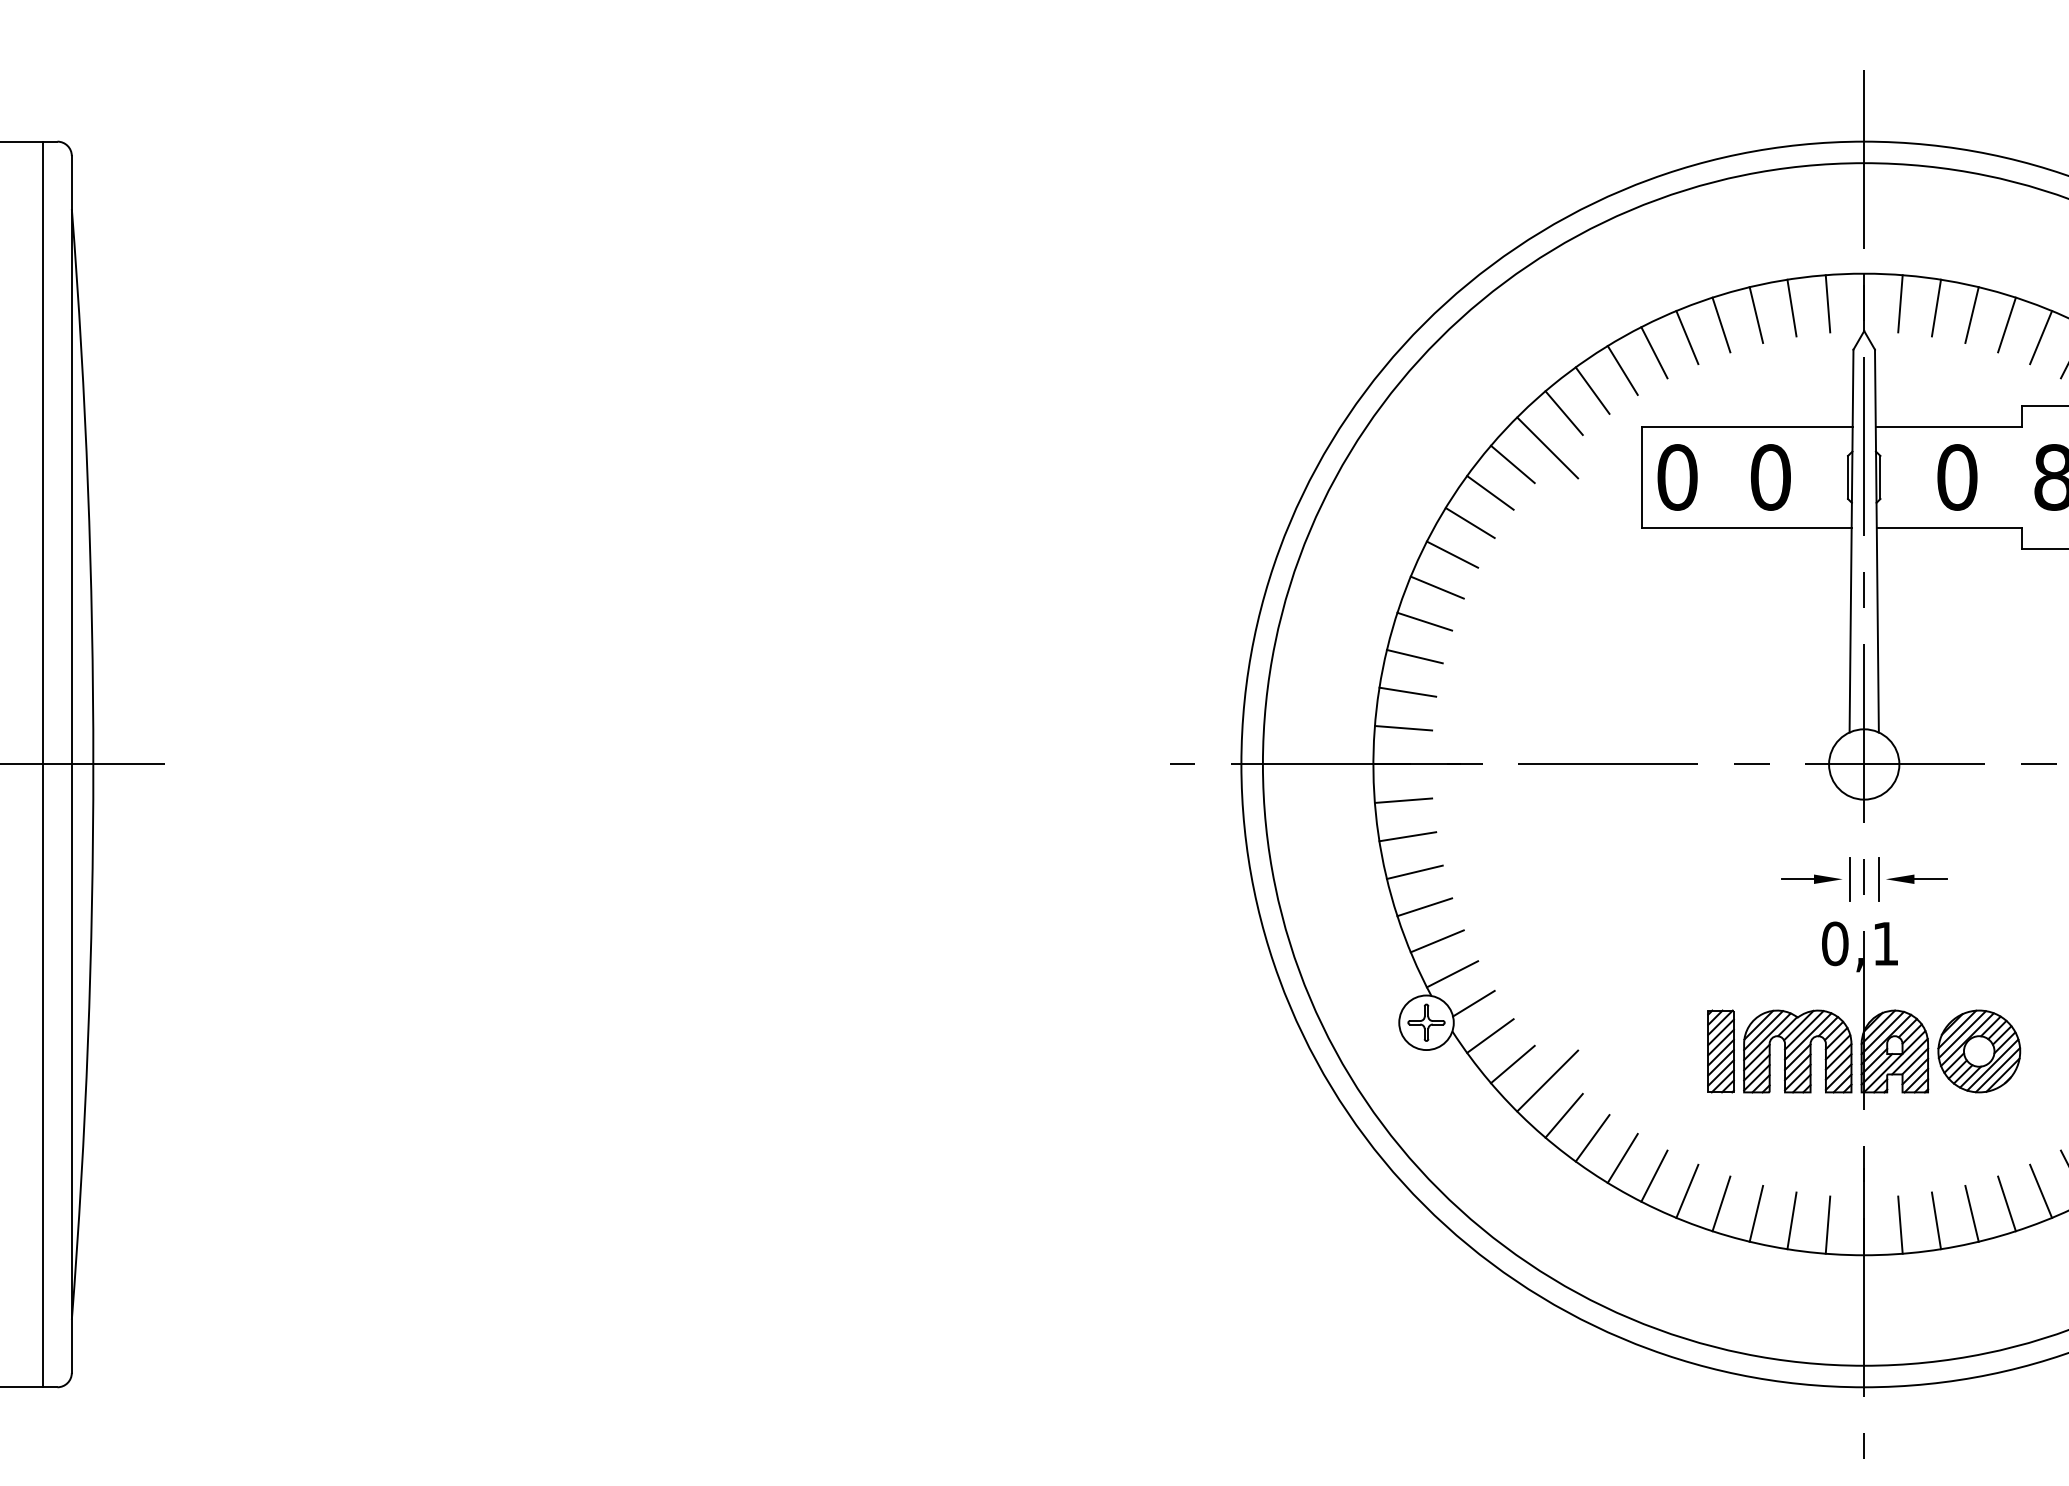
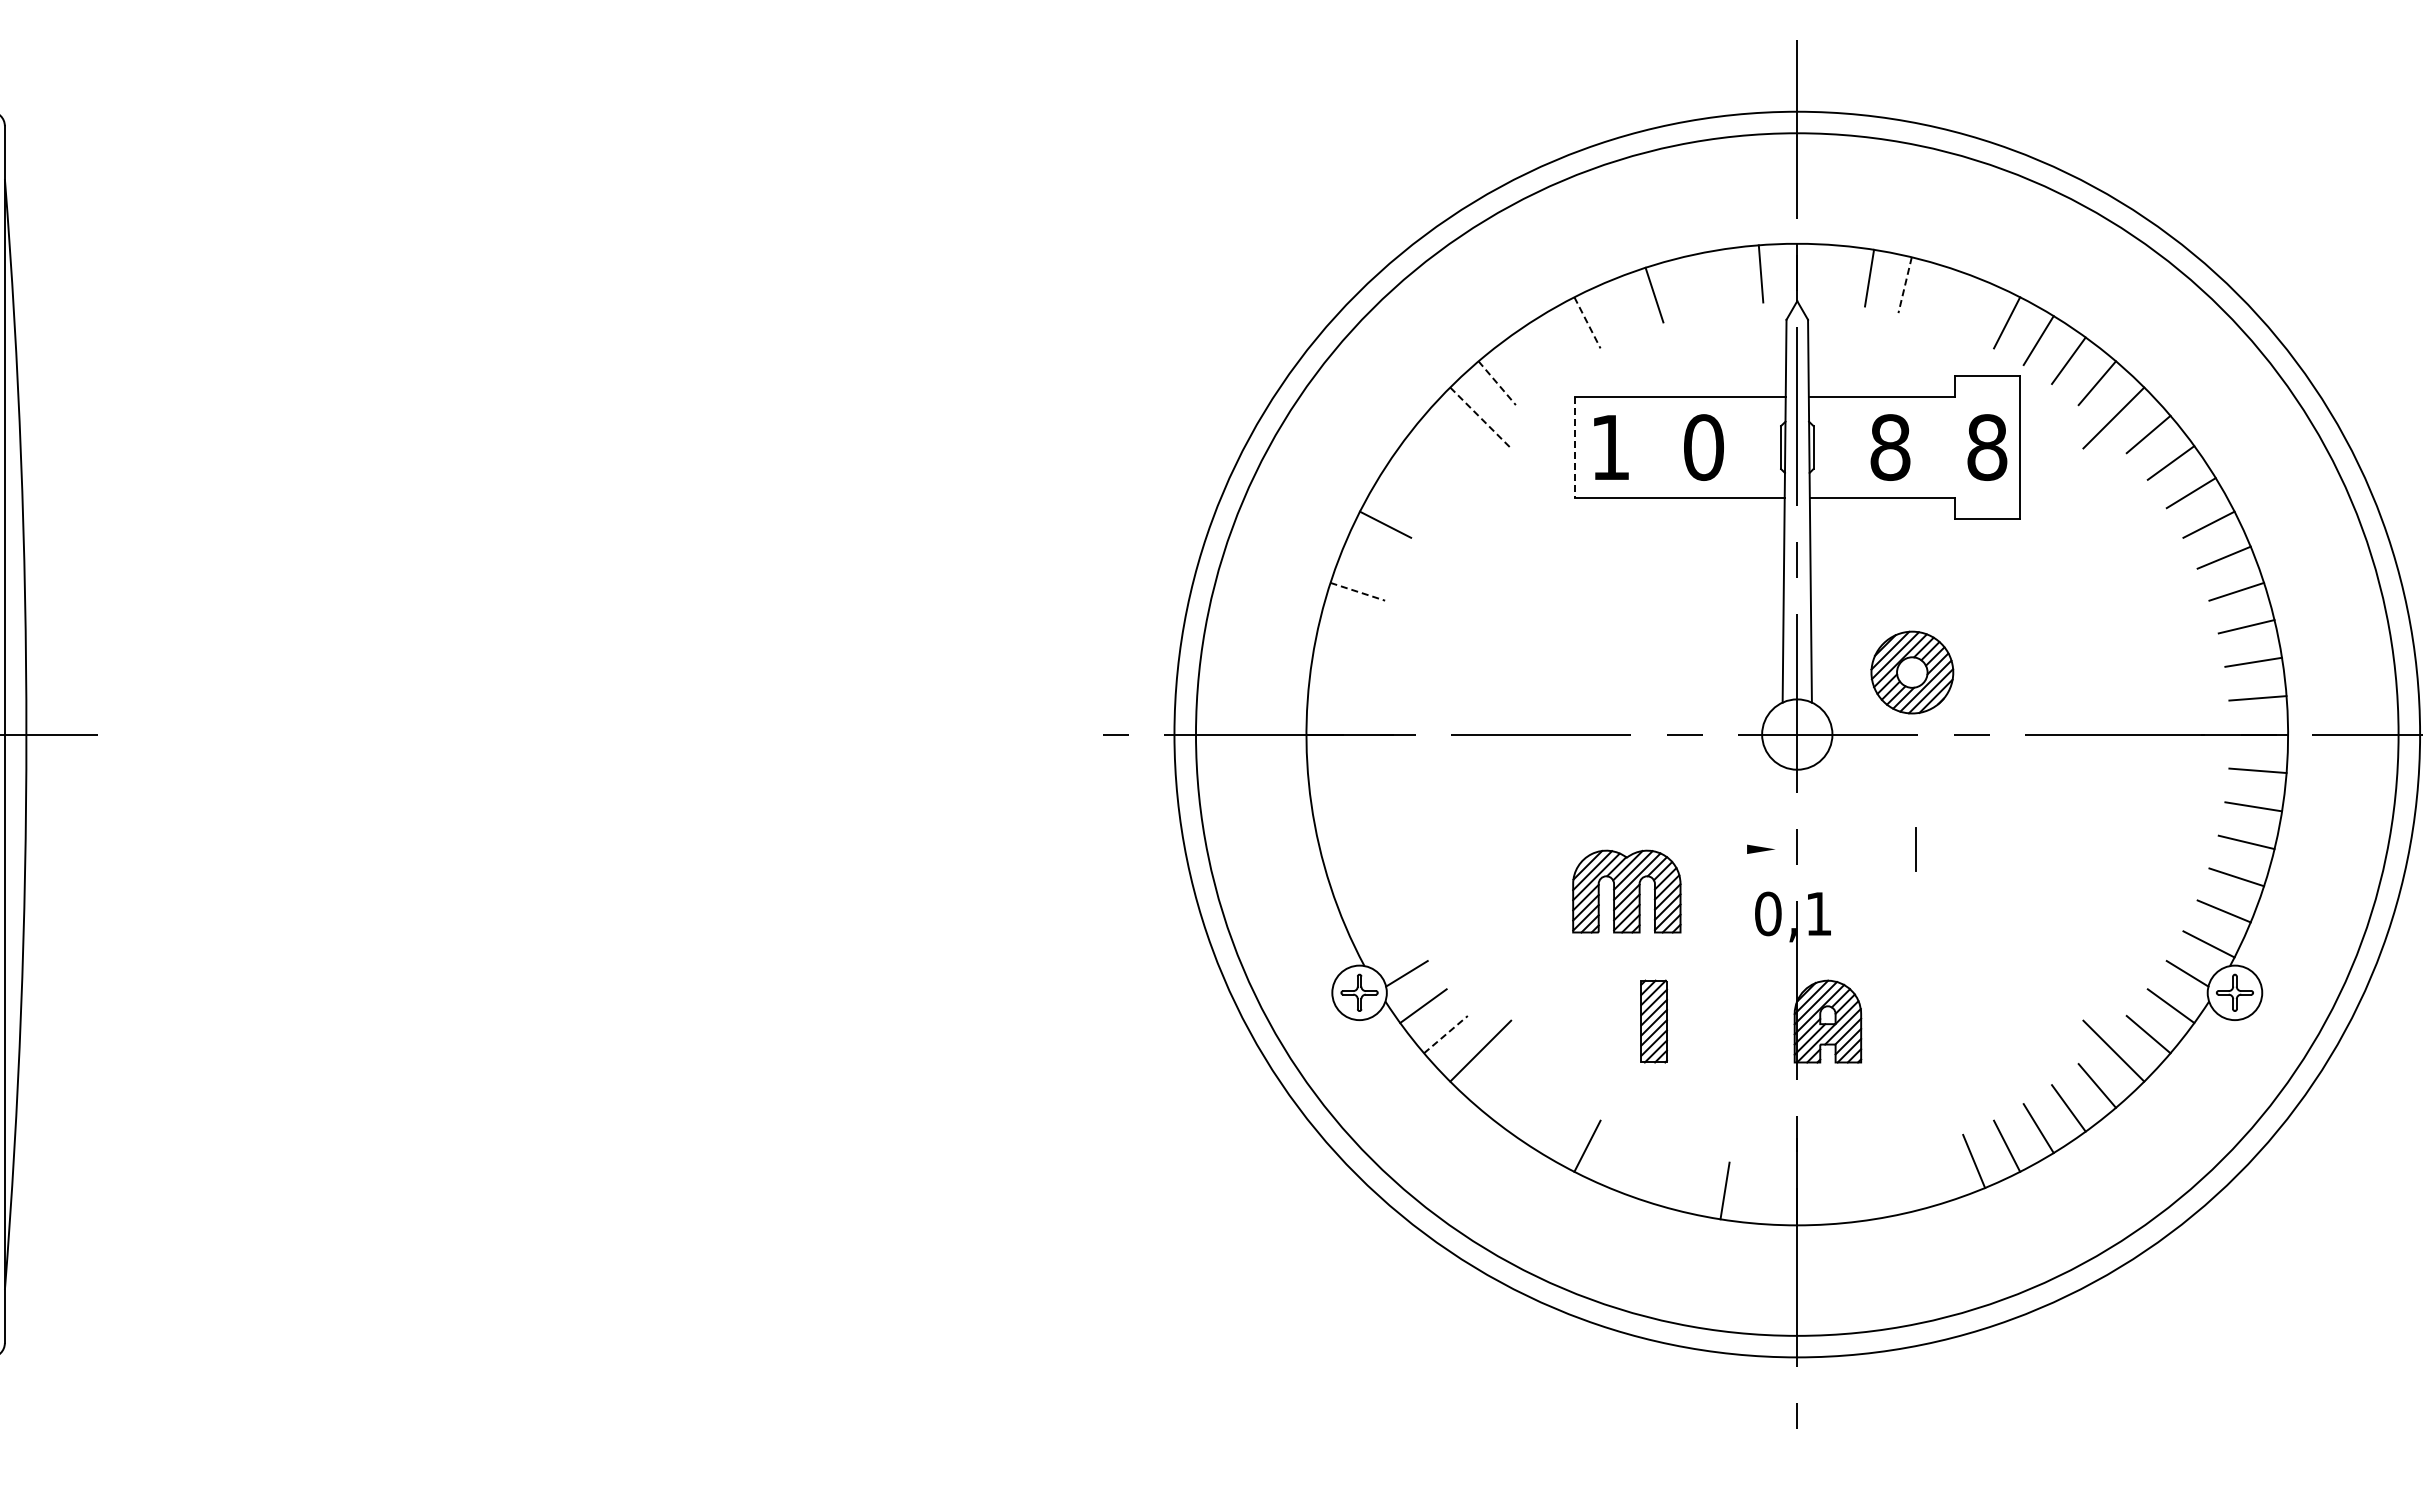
line: (1900, 303) -> (1833, 273), removed
line: (1791, 307) -> (1724, 277), removed
line: (1756, 315) -> (1689, 285), removed
line: (1972, 315) -> (1905, 285), solid -> dashed
line: (2006, 324) -> (1939, 294), removed
line: (1687, 337) -> (1620, 307), removed
line: (2041, 337) -> (1974, 307), removed
line: (1654, 352) -> (1587, 322), solid -> dashed
line: (1622, 370) -> (1555, 340), removed
line: (1592, 390) -> (1525, 360), removed
line: (1564, 413) -> (1497, 383), solid -> dashed
line: (1548, 448) -> (1481, 418), solid -> dashed
line: (1512, 464) -> (1445, 434), removed
text: (1677, 477) -> (1610, 447), 0 -> 1
text: (1957, 477) -> (1890, 447), 0 -> 8
line: (1641, 478) -> (1574, 448), solid -> dashed
line: (1490, 492) -> (1423, 462), removed
line: (1469, 523) -> (1402, 493), removed
line: (1436, 587) -> (1369, 557), removed
line: (1424, 621) -> (1357, 591), solid -> dashed
line: (1414, 656) -> (1347, 626), removed
line: (1407, 691) -> (1340, 661), removed
line: (1403, 728) -> (1336, 698), removed
line: (1403, 800) -> (1336, 770), removed
line: (1407, 836) -> (1340, 806), removed
line: (1414, 872) -> (1347, 842), removed
line: (1797, 879) -> (1730, 849), removed
line: (1849, 879) -> (1915, 849), moved
part: (1912, 879) -> (1845, 849), removed
line: (1424, 907) -> (1357, 877), removed
line: (1436, 941) -> (1369, 911), removed
line: (1452, 974) -> (1385, 944), removed
part: (1797, 1051) -> (1626, 891), moved
part: (1979, 1051) -> (1912, 672), moved
line: (1512, 1064) -> (1445, 1034), solid -> dashed
line: (1563, 1115) -> (1496, 1085), removed
line: (1592, 1138) -> (1525, 1108), removed
line: (1622, 1158) -> (1555, 1128), removed
line: (1687, 1191) -> (1620, 1161), removed
line: (1721, 1203) -> (1654, 1173), removed
line: (2006, 1203) -> (1939, 1173), removed
line: (1756, 1213) -> (1689, 1183), removed
line: (1971, 1213) -> (1904, 1183), removed
line: (1936, 1220) -> (1869, 1190), removed
line: (1827, 1224) -> (1760, 1194), removed
line: (1900, 1224) -> (1833, 1194), removed

